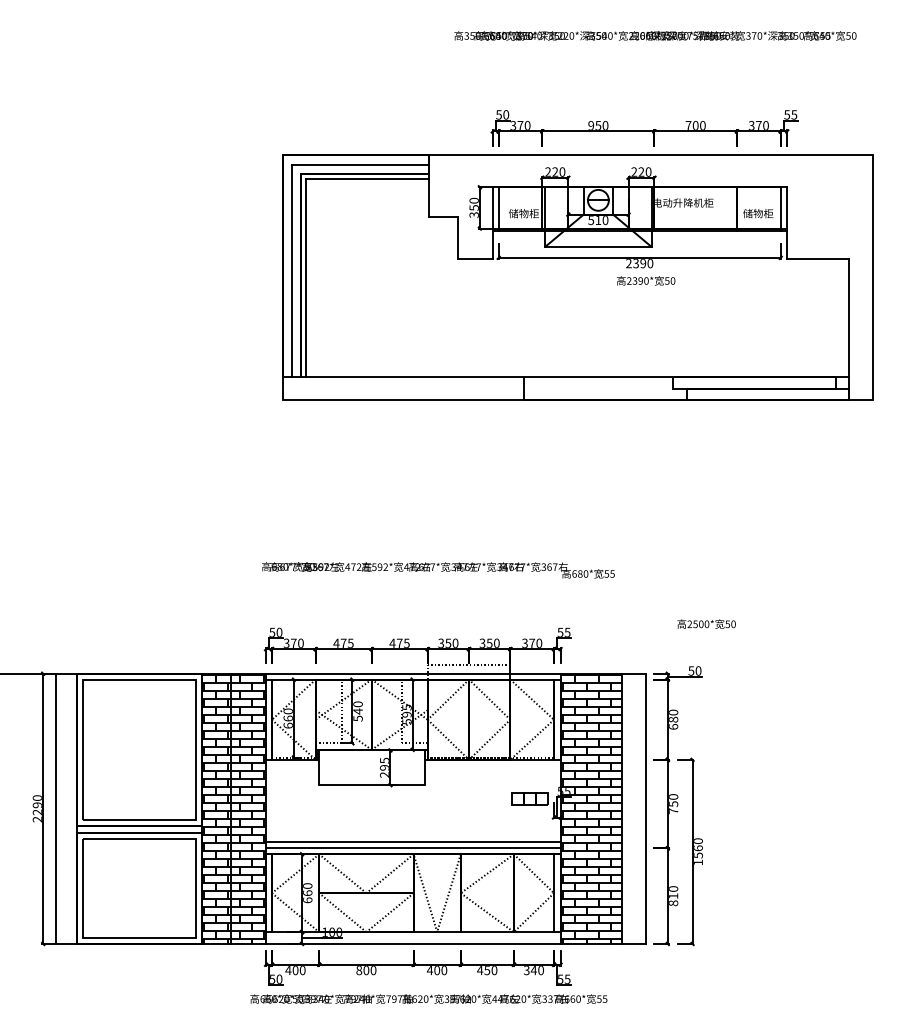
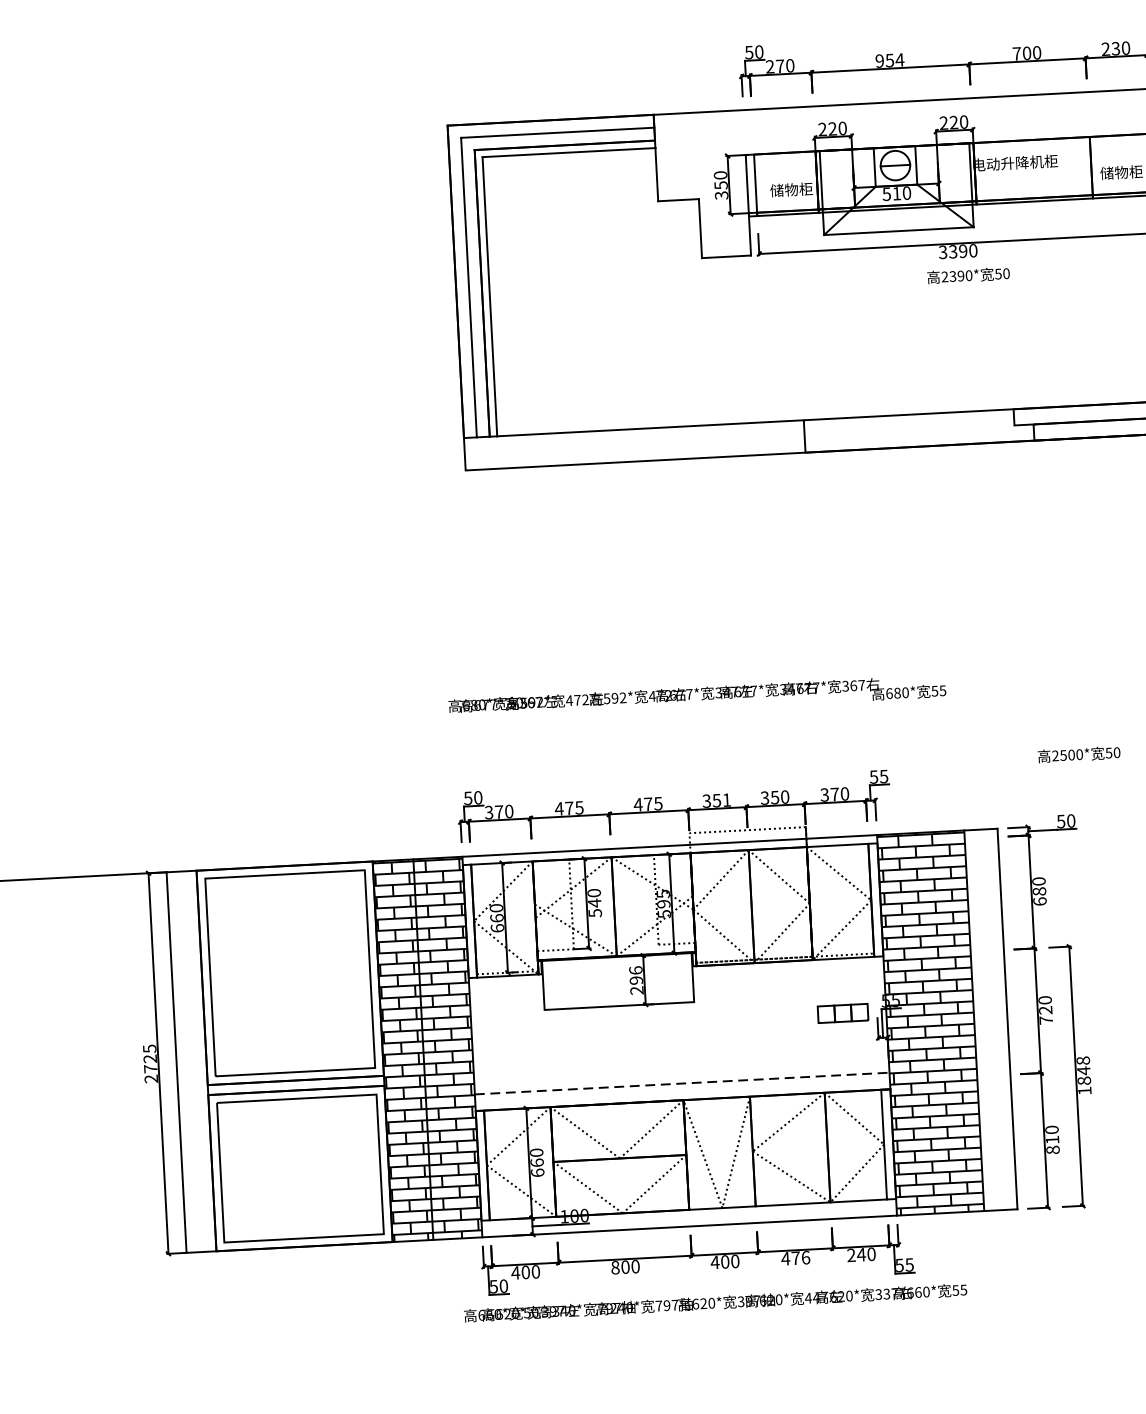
text: (605, 124) -> (899, 58), 950 -> 954
text: (754, 124) -> (1109, 47), 370 -> 230
text: (513, 125) -> (770, 66), 370 -> 270
text: (628, 264) -> (942, 253), 2390 -> 3390
text: (455, 642) -> (726, 798), 350 -> 351
text: (384, 760) -> (635, 970), 295 -> 296
text: (673, 803) -> (1045, 1009), 750 -> 720
text: (36, 805) -> (148, 1059), 2290 -> 2725
line: (413, 842) -> (682, 1083), solid -> dashed
line: (413, 848) -> (682, 1092), removed
text: (698, 848) -> (1084, 1071), 1560 -> 1848
text: (490, 970) -> (800, 1258), 450 -> 476
text: (526, 970) -> (851, 1255), 340 -> 240

